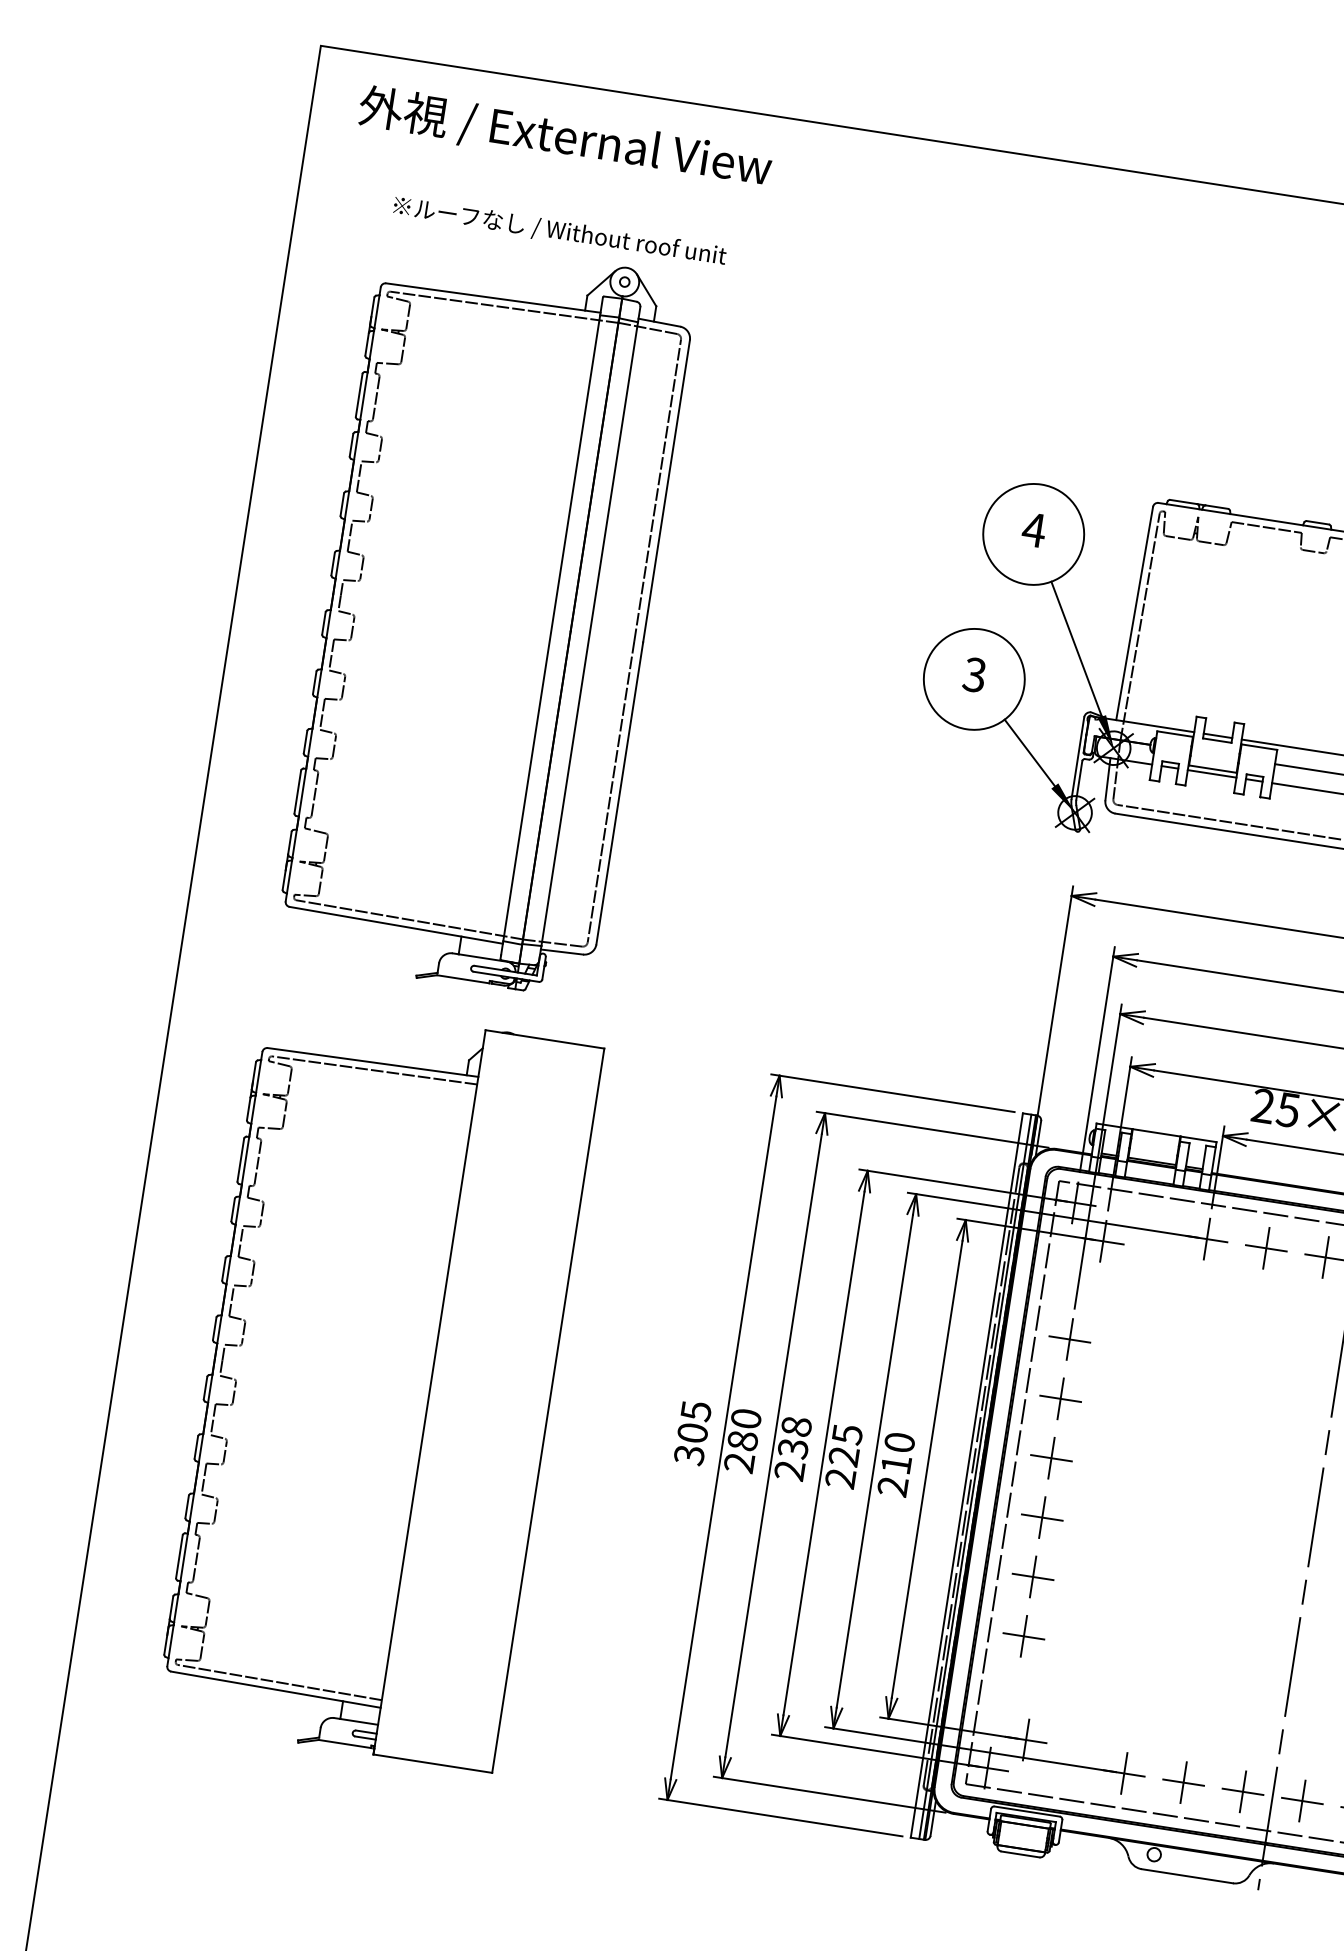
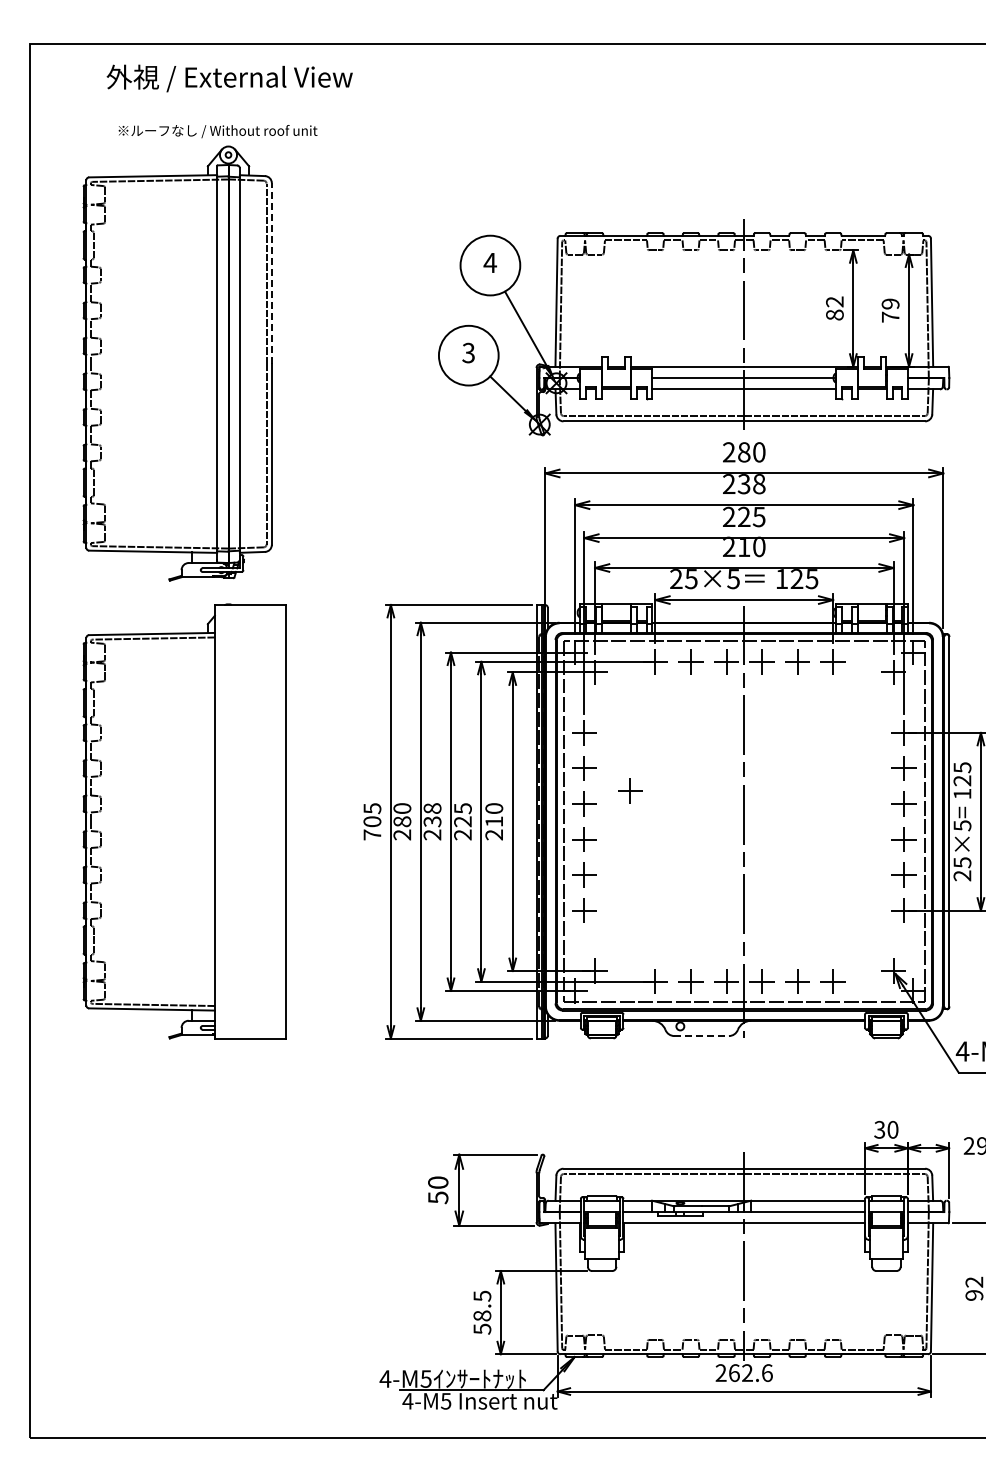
text: (564, 138) -> (229, 78), moved
text: (558, 231) -> (217, 131), moved
line: (665, 491) -> (271, 273), solid -> dashed
part: (1131, 1447) -> (630, 790), added
text: (689, 1454) -> (372, 834), 305 -> 705
line: (1188, 1877) -> (702, 1036), solid -> dashed

